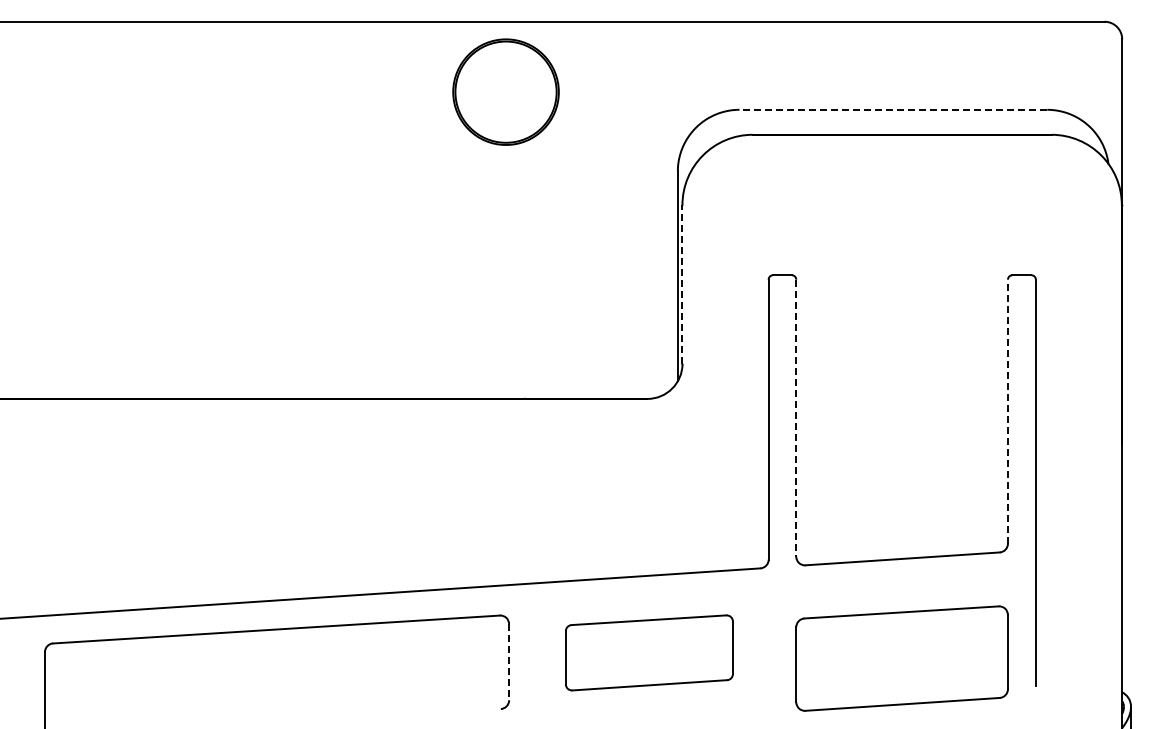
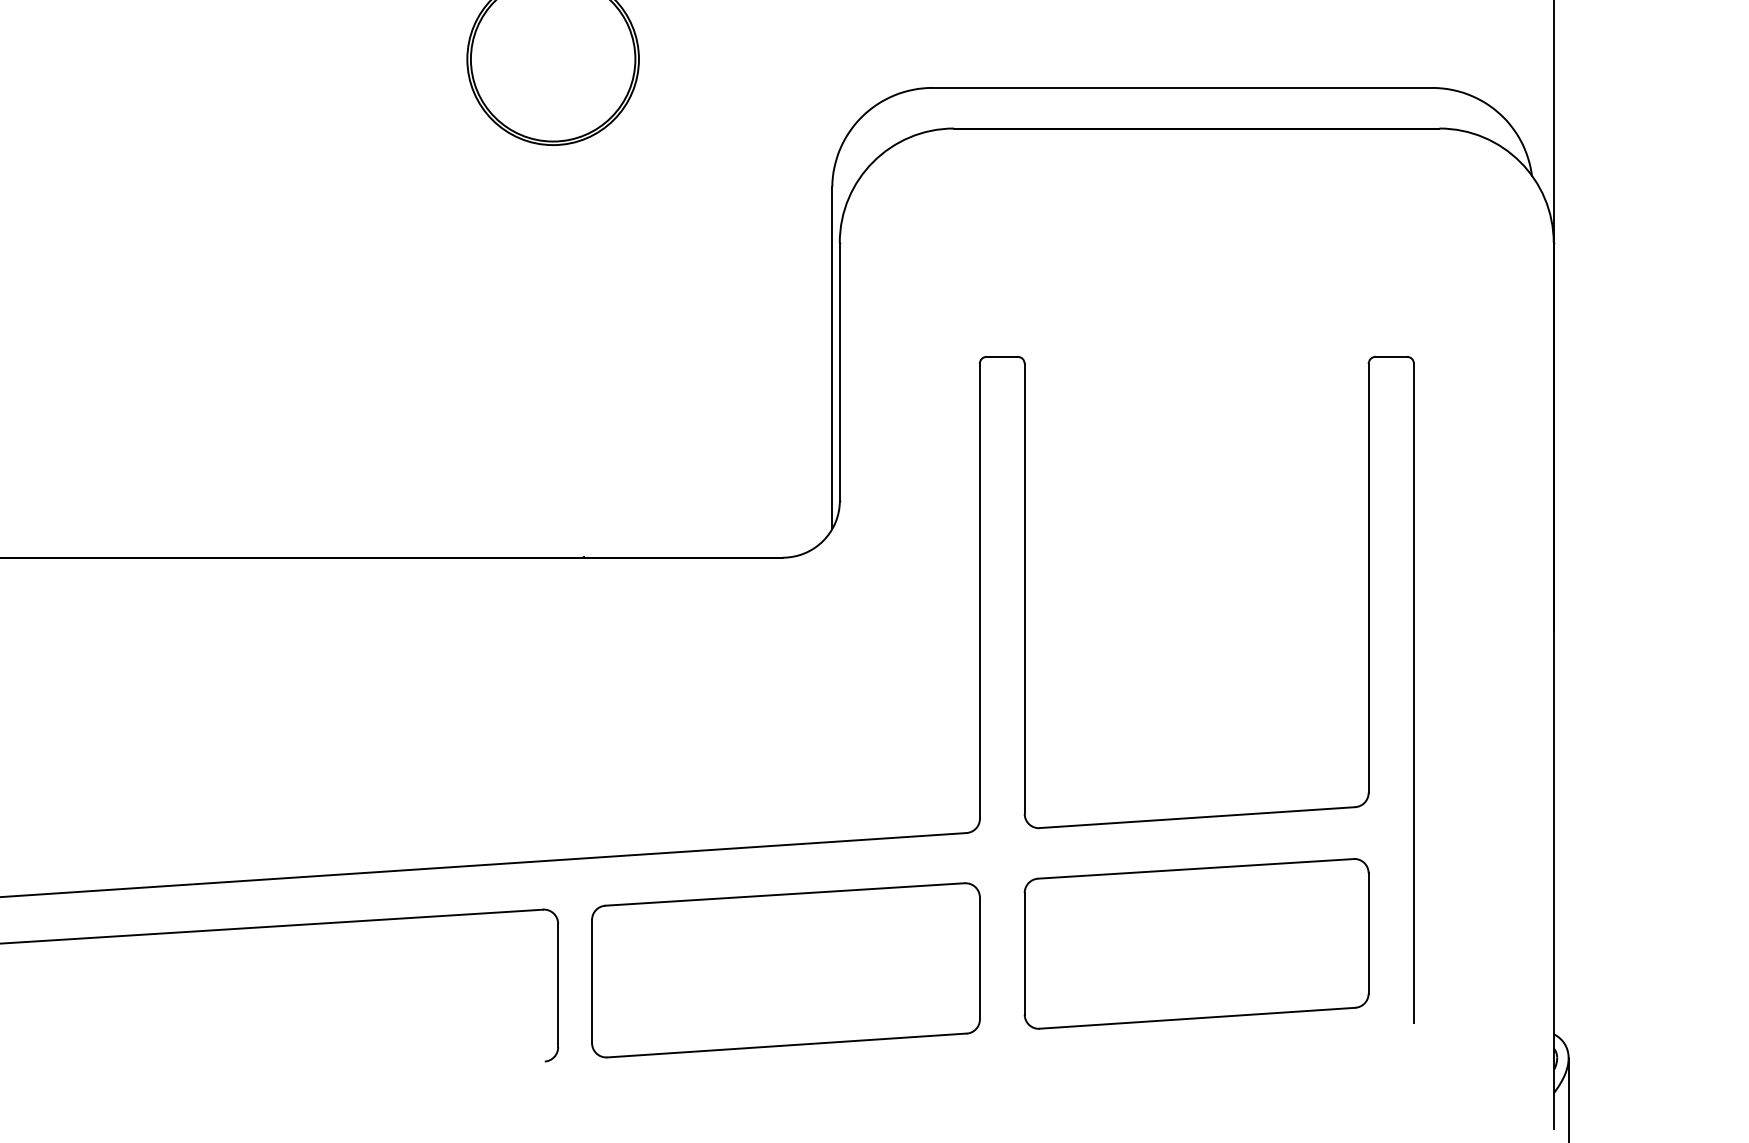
line: (893, 109) -> (1182, 87), dashed -> solid
line: (682, 283) -> (839, 370), dashed -> solid
line: (1007, 411) -> (1367, 578), dashed -> solid
line: (796, 418) -> (1025, 589), dashed -> solid
part: (649, 652) -> (786, 969), size x1.43
part: (901, 658) -> (1195, 943), moved
line: (509, 662) -> (558, 985), dashed -> solid

